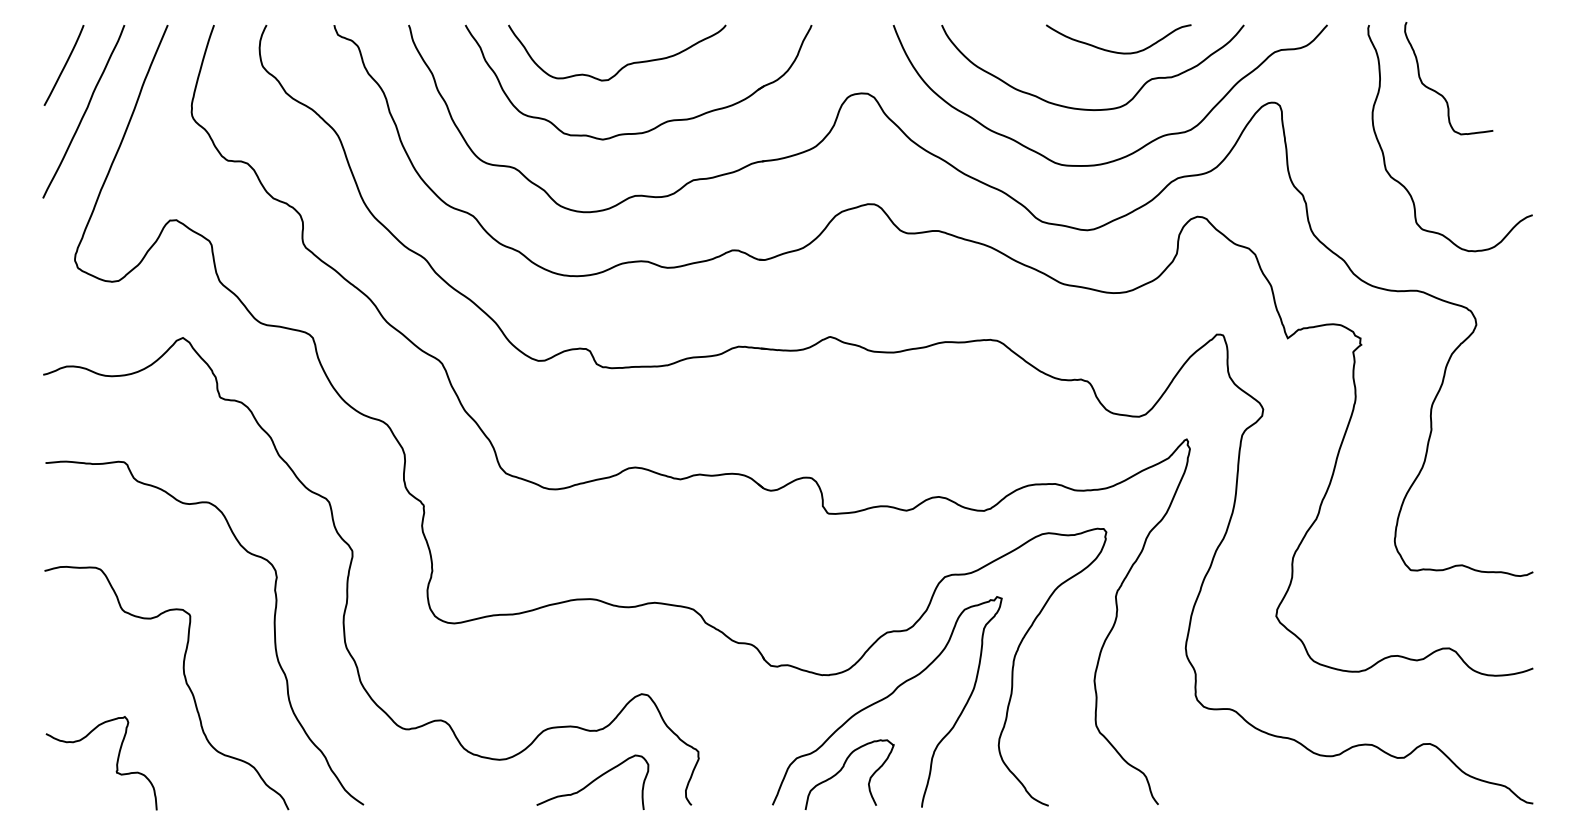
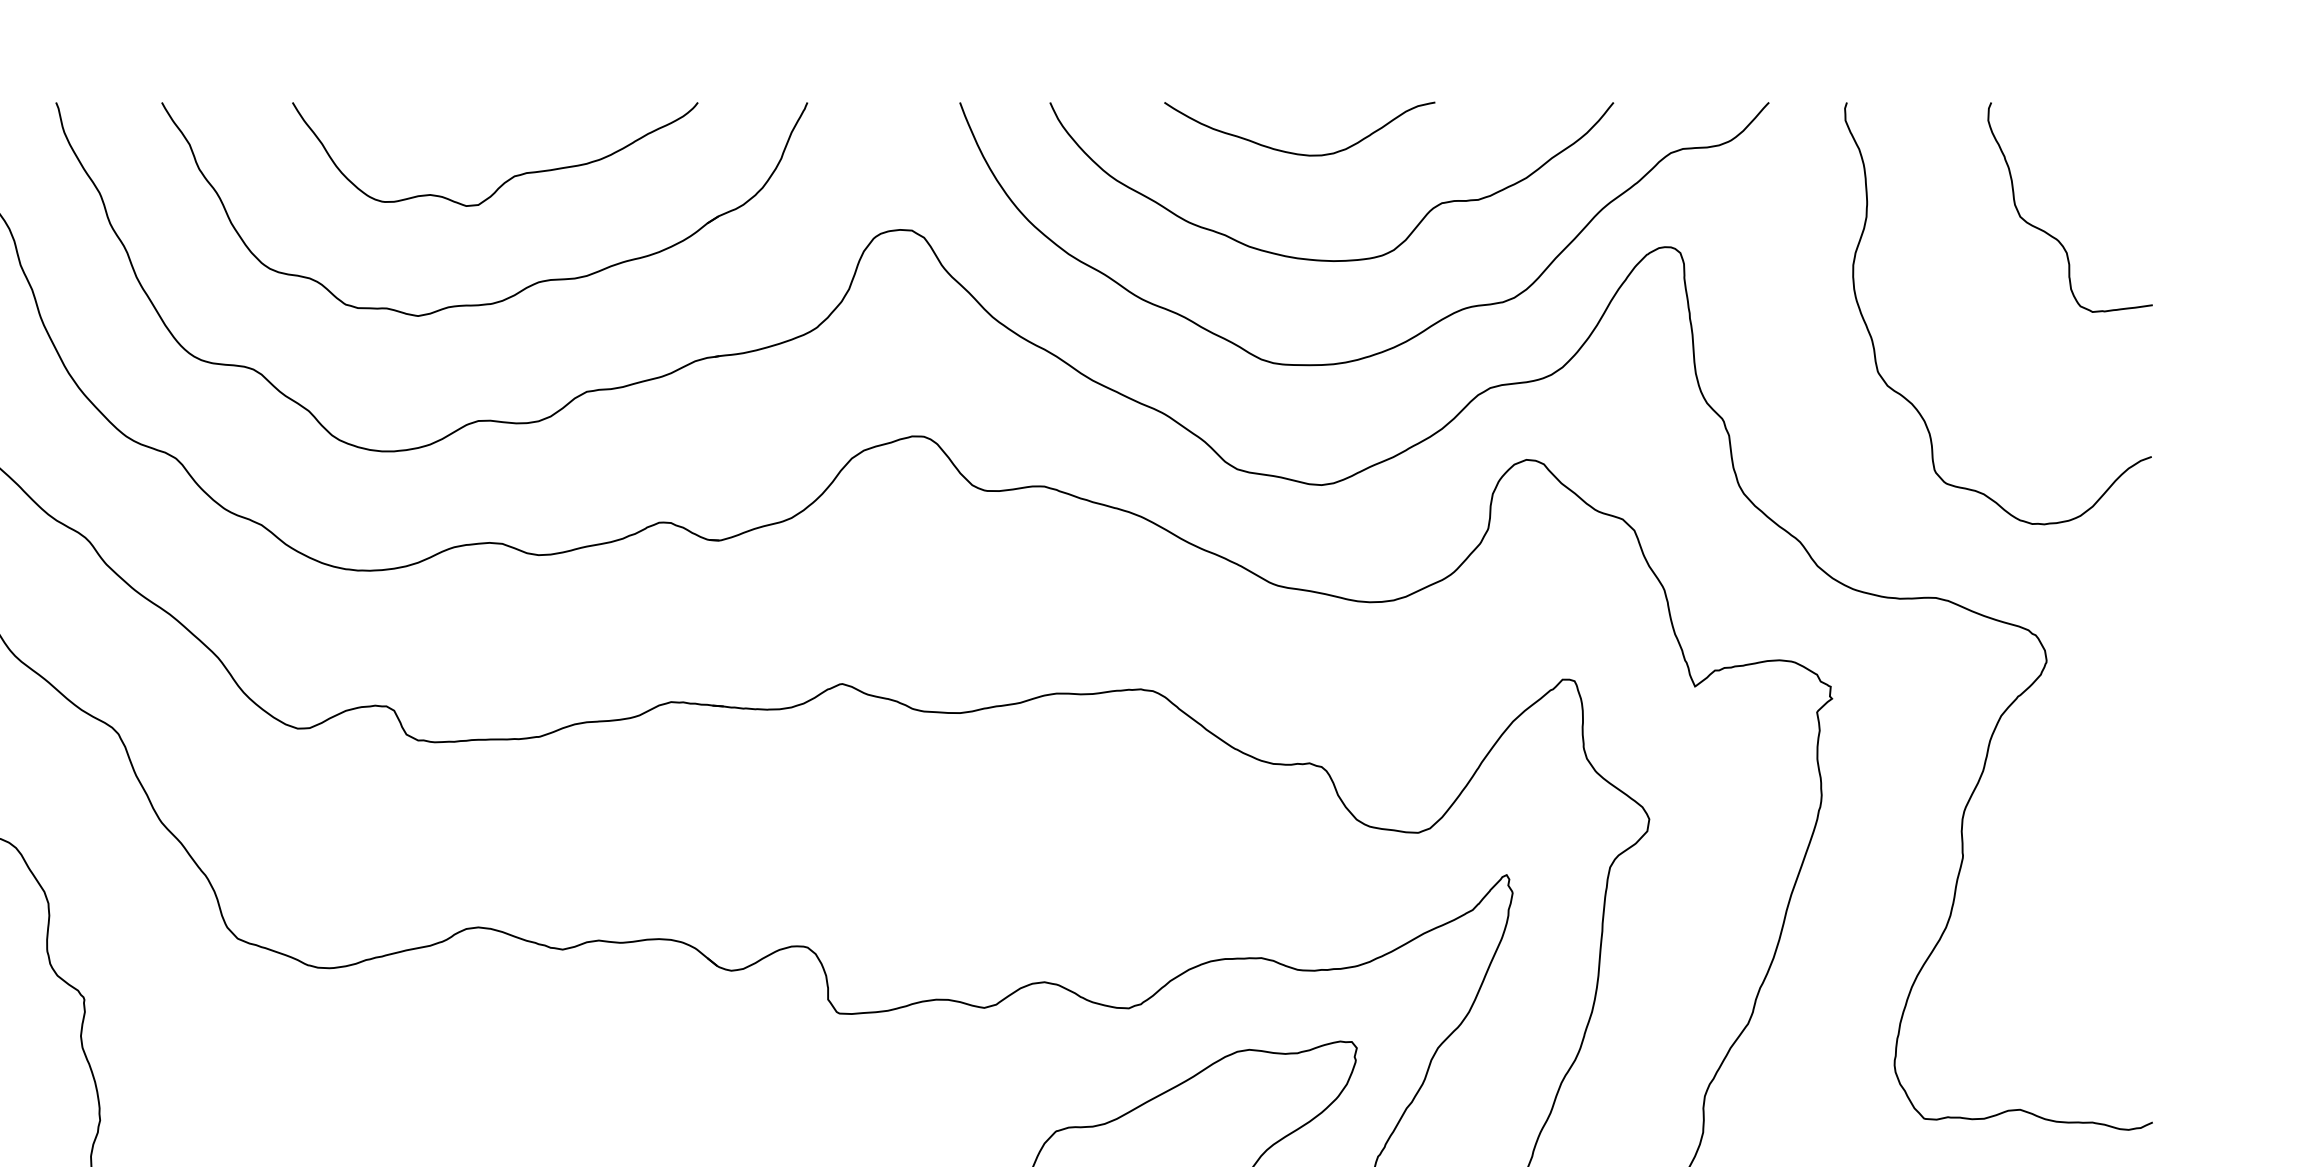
curve: (1116, 51) -> (1295, 151), moved
curve: (624, 65) -> (508, 177), moved
curve: (1440, 93) -> (2054, 235), moved

